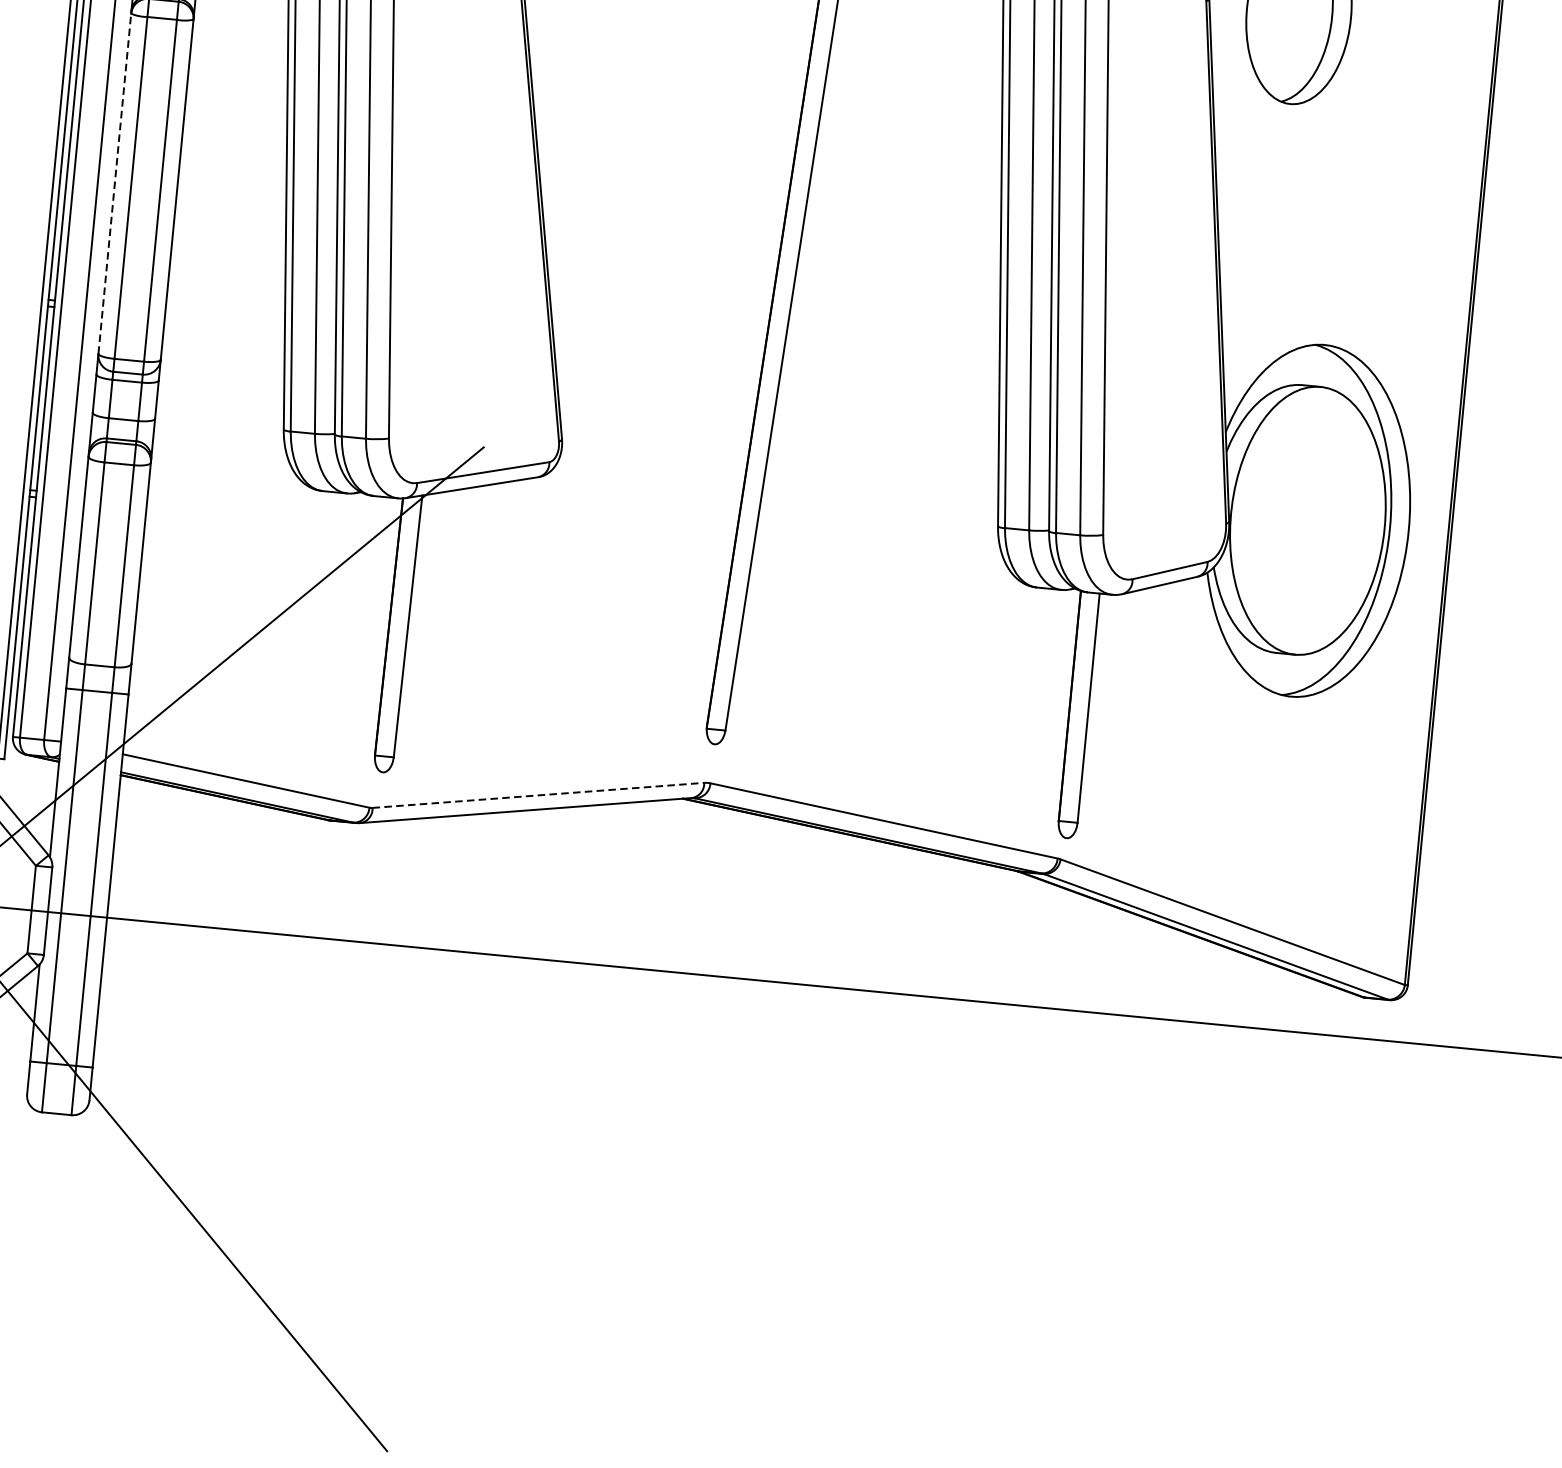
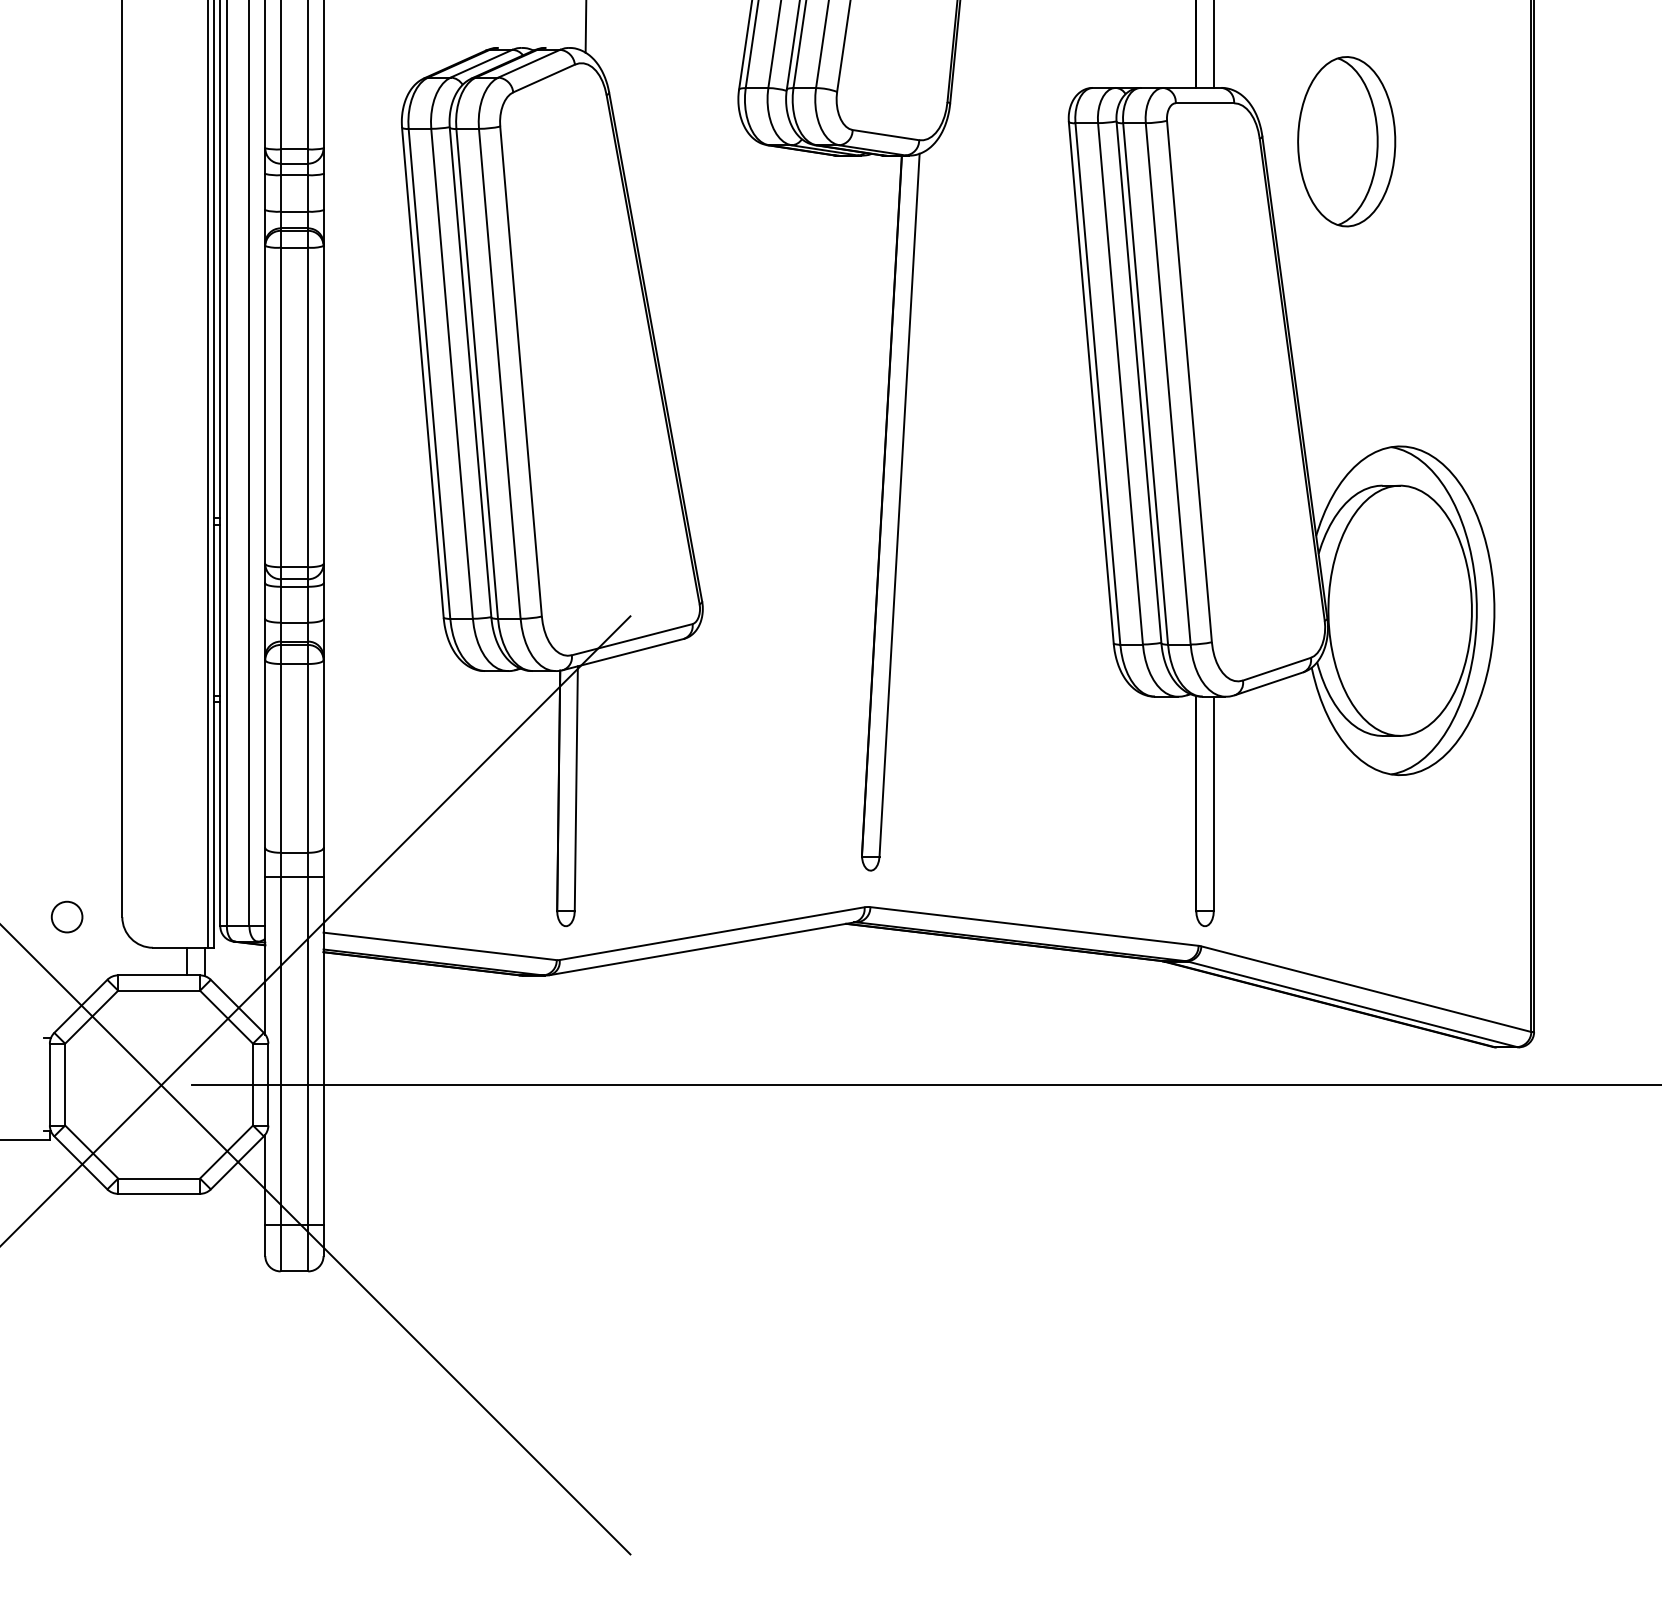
line: (114, 184) -> (265, 405), dashed -> solid
line: (538, 795) -> (712, 933), dashed -> solid

